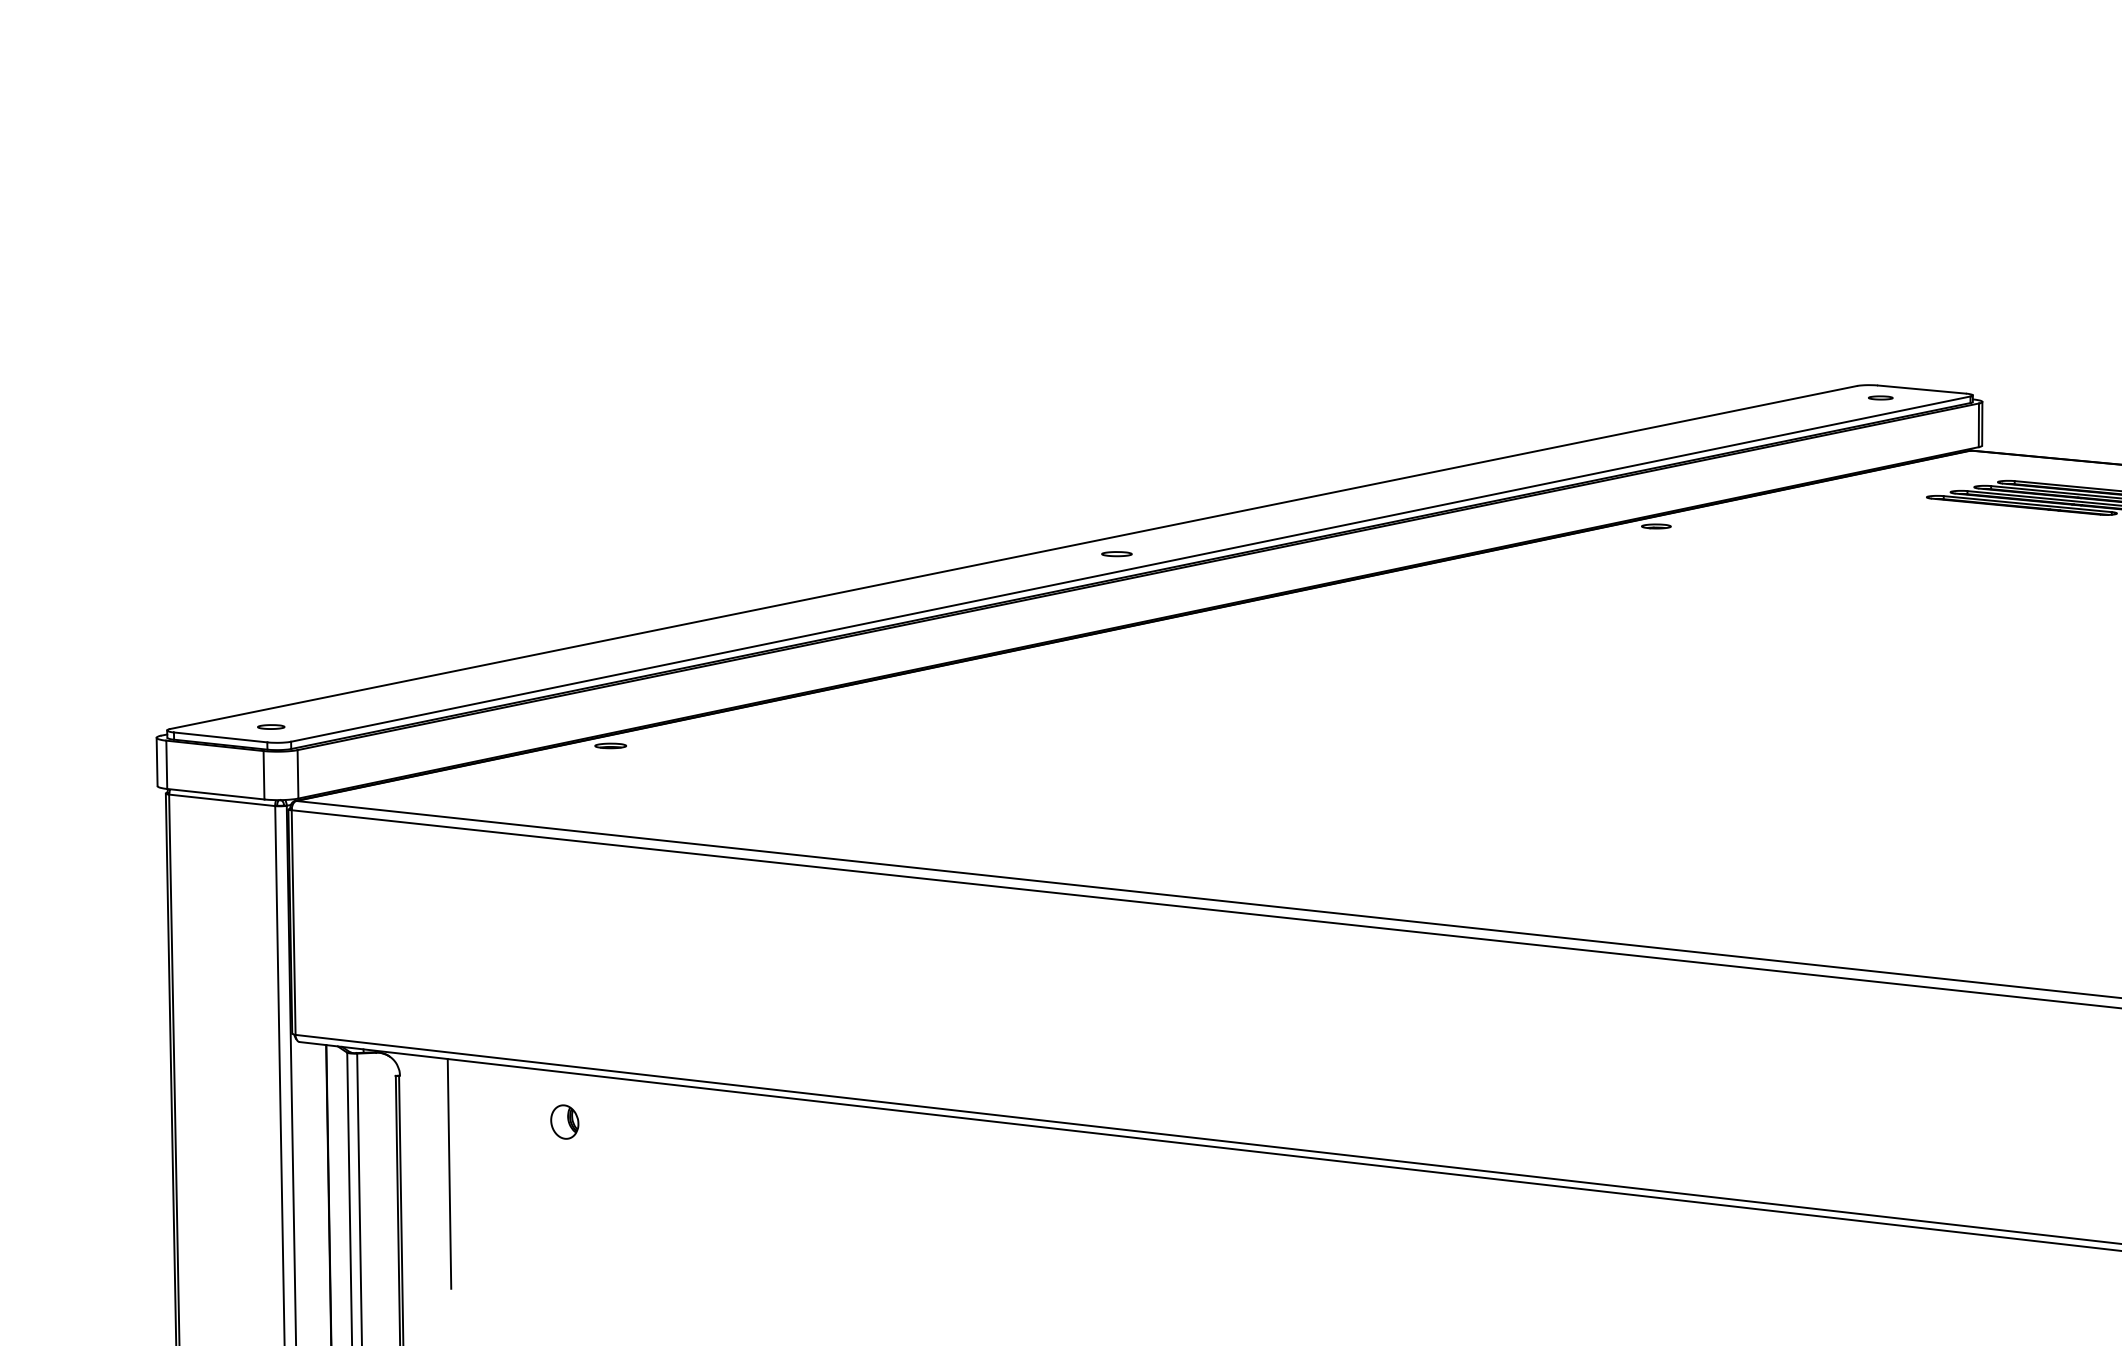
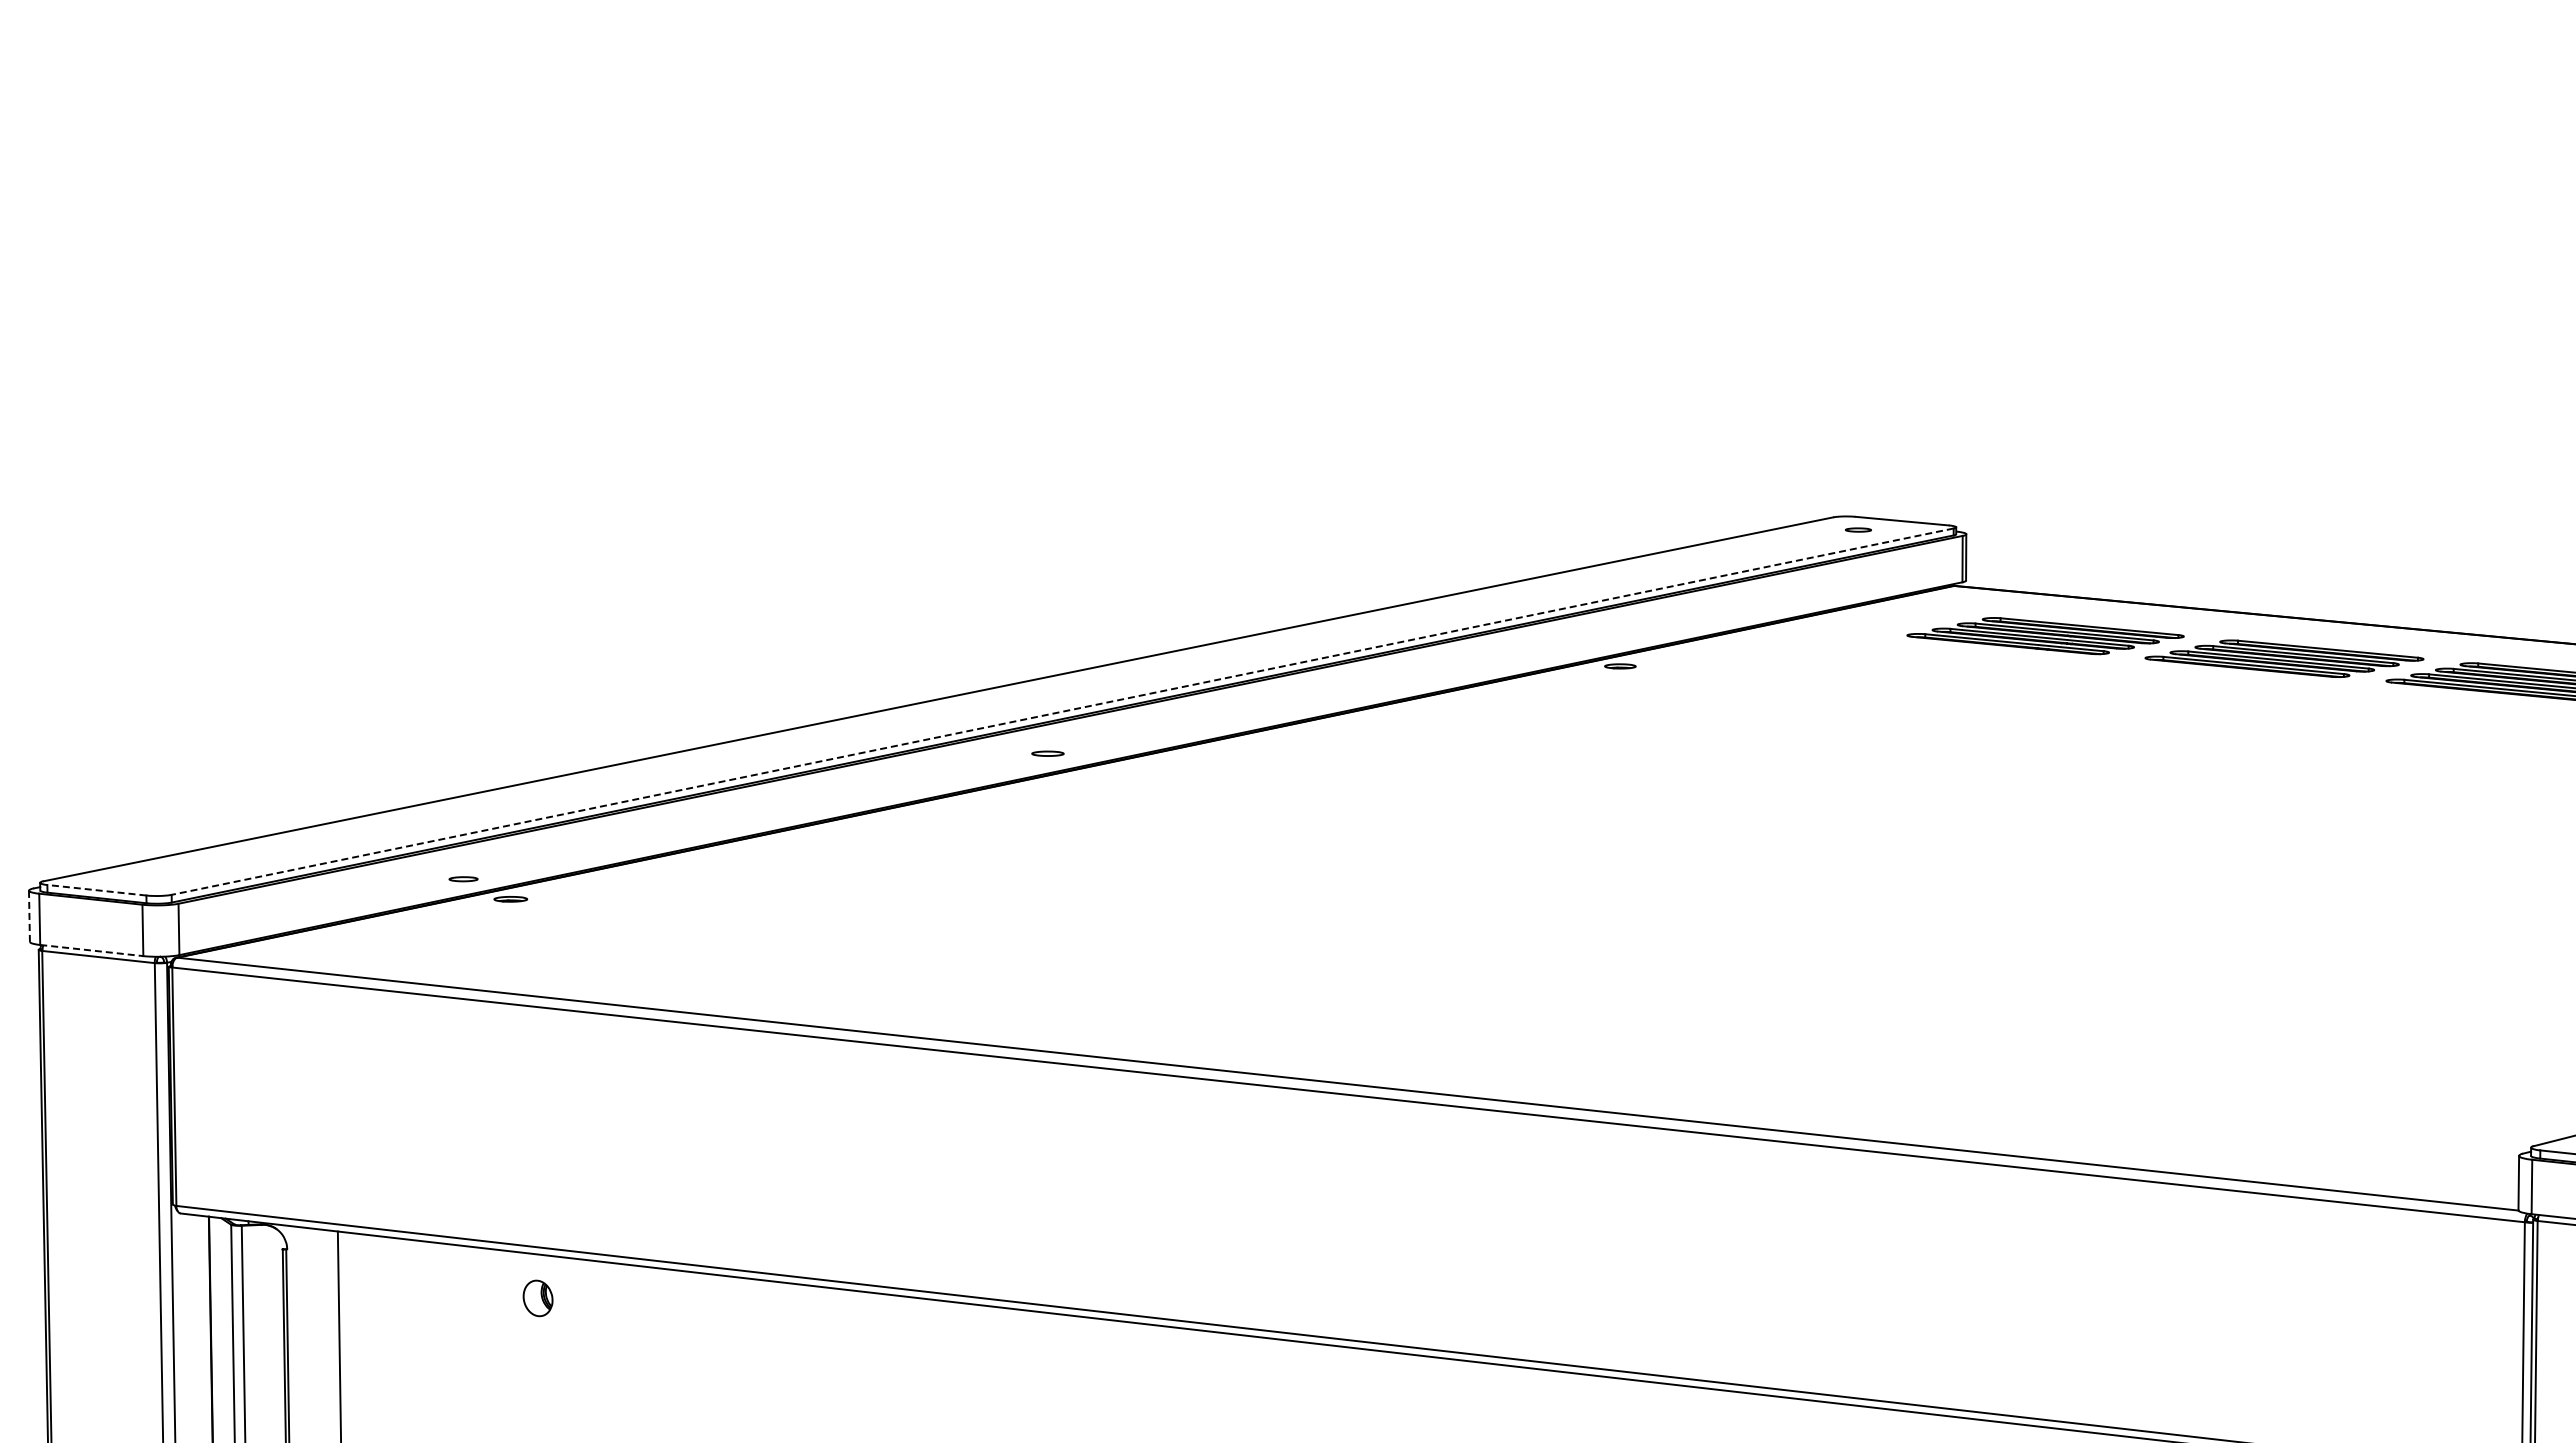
part: (1116, 553) -> (1047, 753), moved
line: (1130, 568) -> (1062, 711), solid -> dashed
part: (271, 727) -> (463, 879), moved
line: (220, 737) -> (96, 890), solid -> dashed
line: (157, 762) -> (29, 916), solid -> dashed
line: (215, 794) -> (91, 950), solid -> dashed
part: (564, 1122) -> (537, 1298), moved

